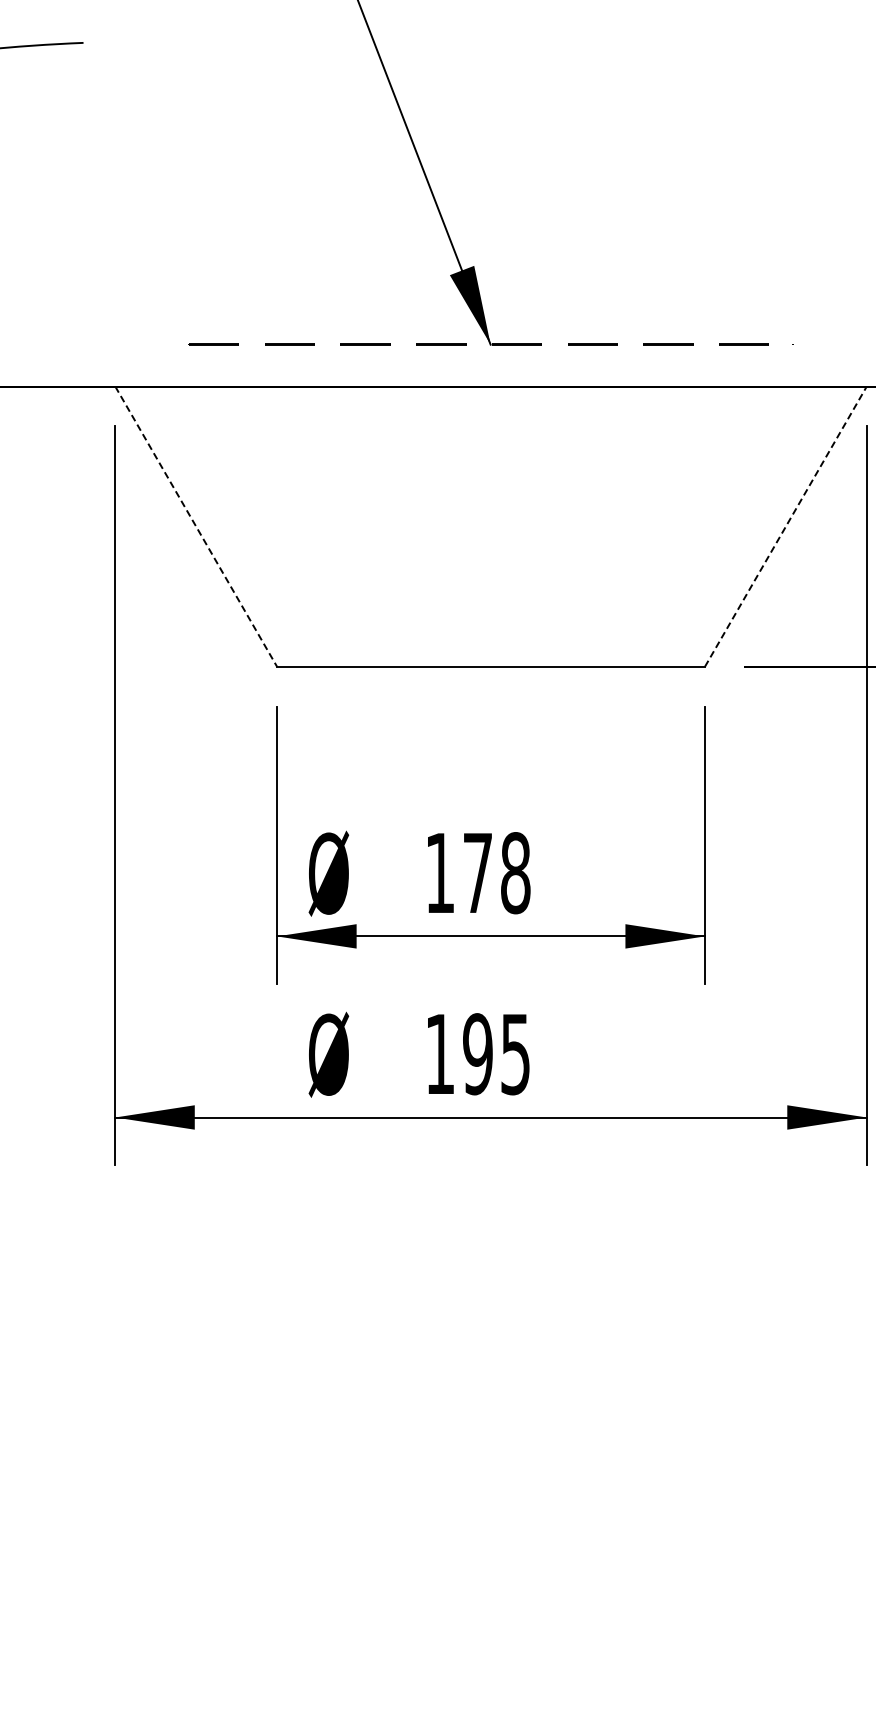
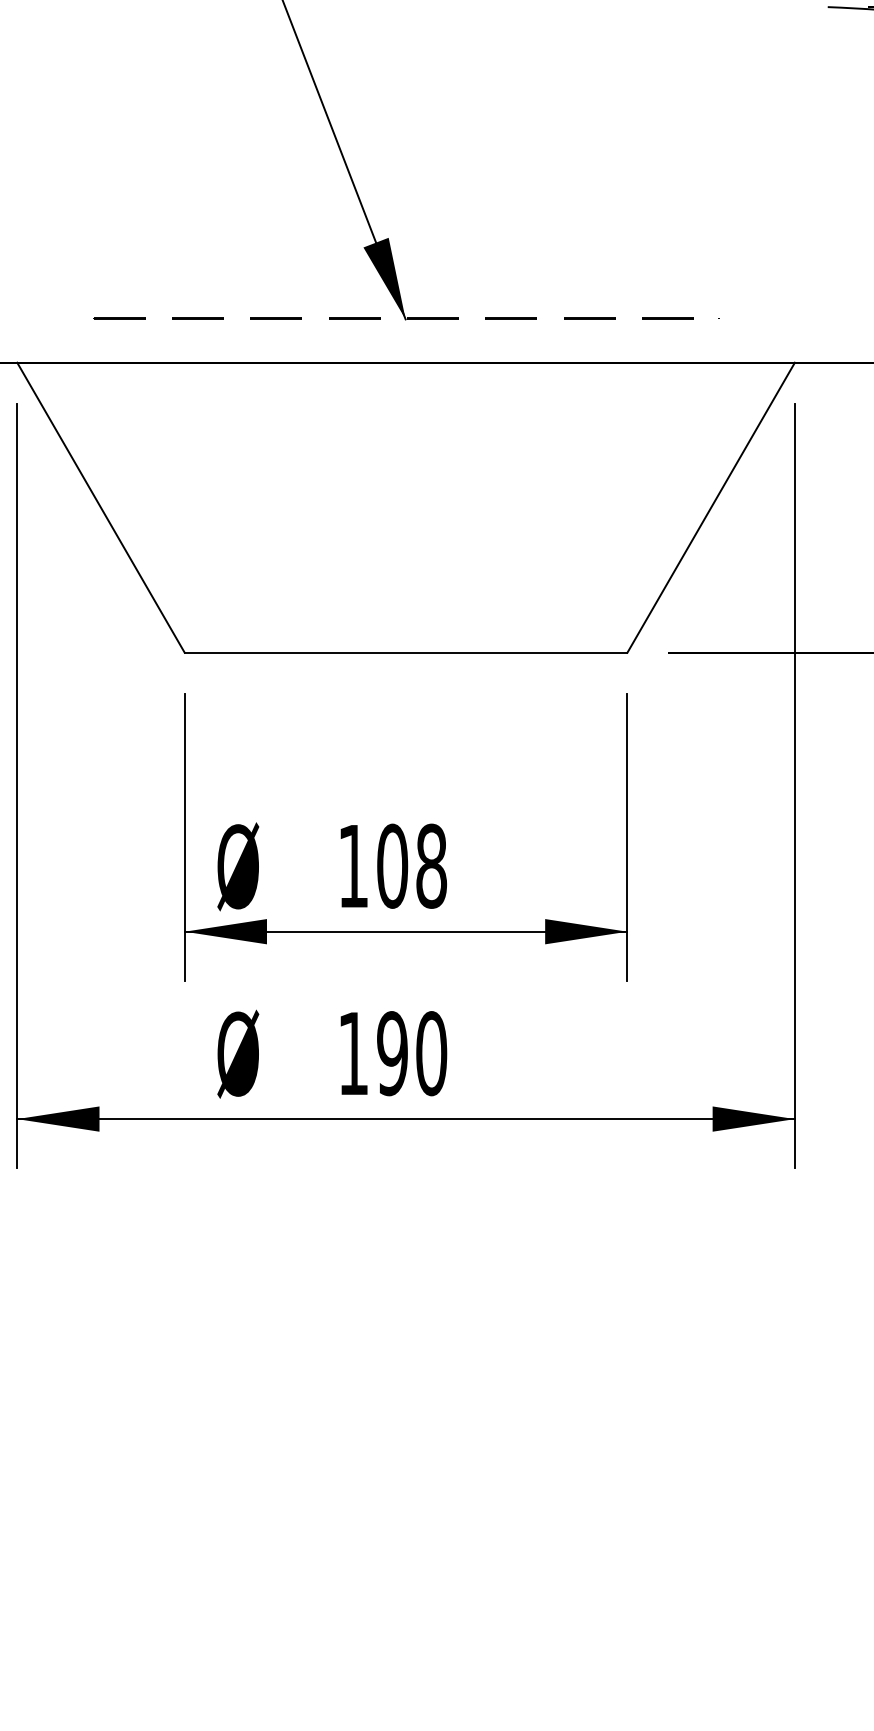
line: (196, 526) -> (101, 507), dashed -> solid
line: (785, 526) -> (710, 507), dashed -> solid
text: (477, 873) -> (392, 866), 178 -> 108
text: (515, 1054) -> (431, 1053), 195 -> 190

